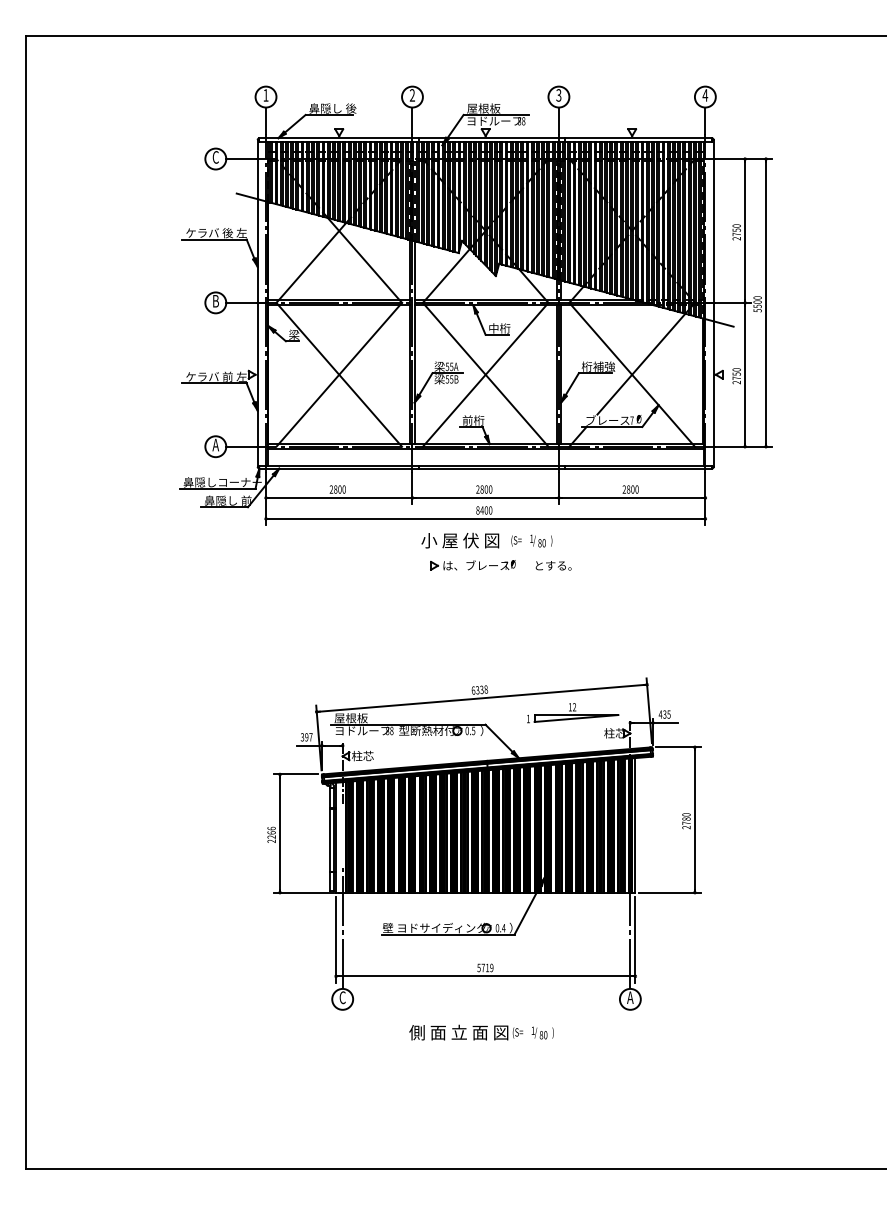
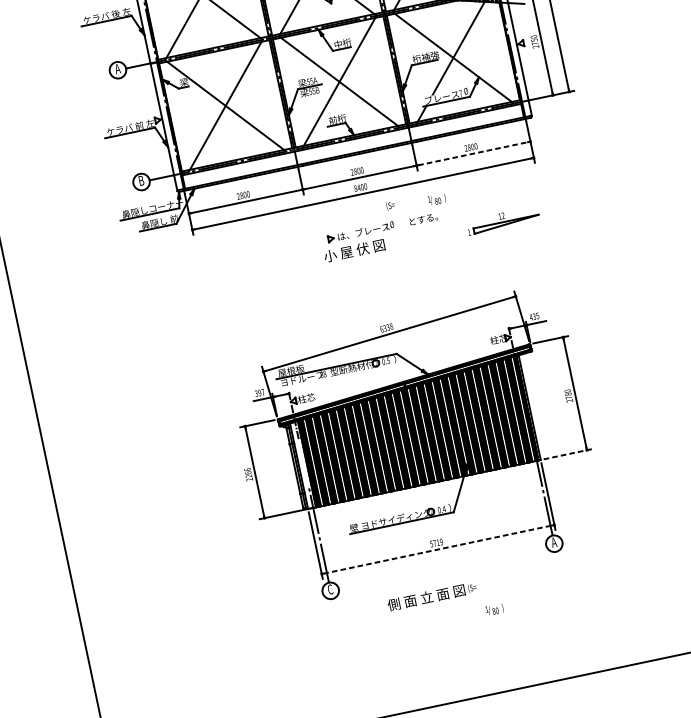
text: (215, 301) -> (117, 69), B -> A
text: (215, 444) -> (140, 180), A -> B
line: (632, 497) -> (473, 153), solid -> dashed
text: (460, 540) -> (354, 250), moved
text: (541, 540) -> (437, 199), moved
part: (573, 713) -> (503, 220), moved
line: (670, 892) -> (568, 454), solid -> dashed
line: (485, 976) -> (437, 549), solid -> dashed
text: (542, 1032) -> (494, 609), moved

